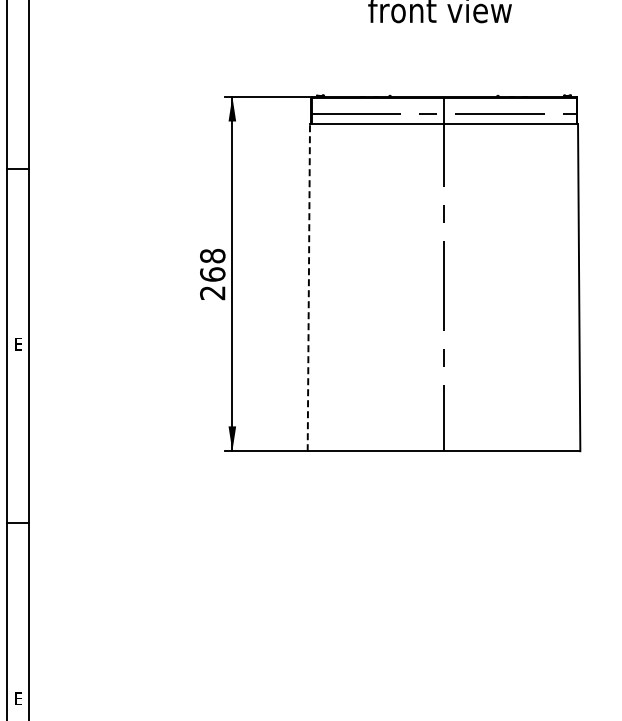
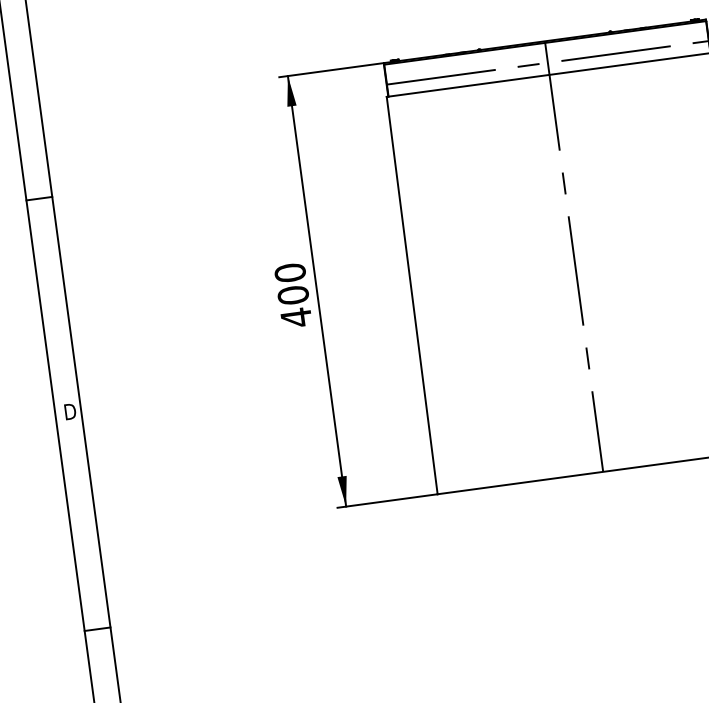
text: (212, 274) -> (293, 295), 268 -> 400
line: (308, 287) -> (411, 295), dashed -> solid
text: (19, 343) -> (69, 410), E -> D

